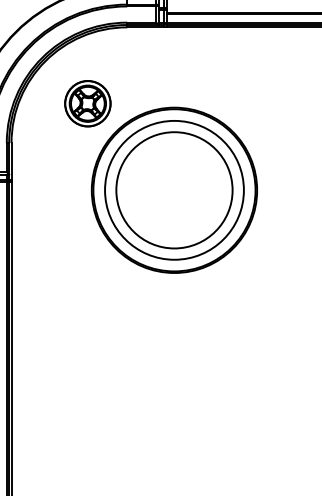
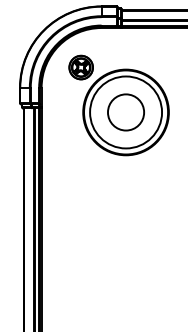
circle: (173, 190) -> (125, 112), size x0.6

